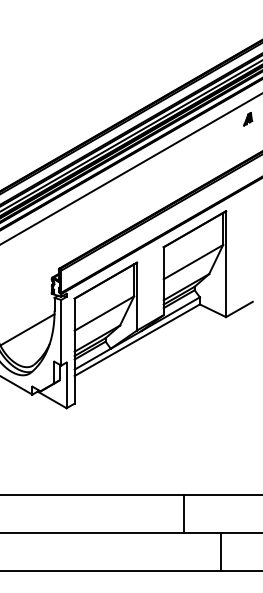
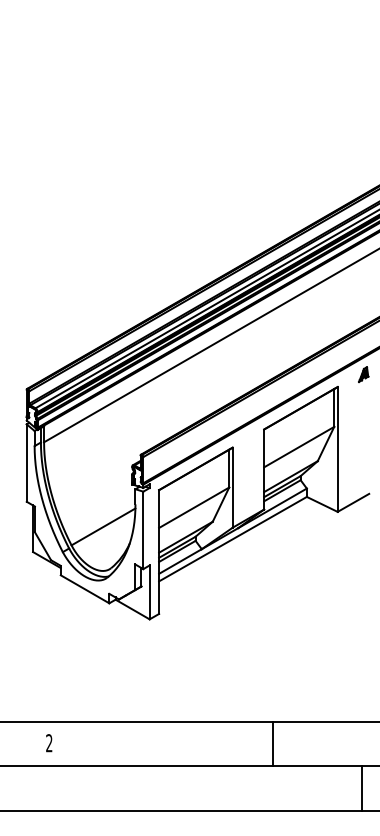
part: (247, 119) -> (363, 374), moved
line: (183, 513) -> (272, 743), moved
line: (220, 551) -> (361, 788), moved

